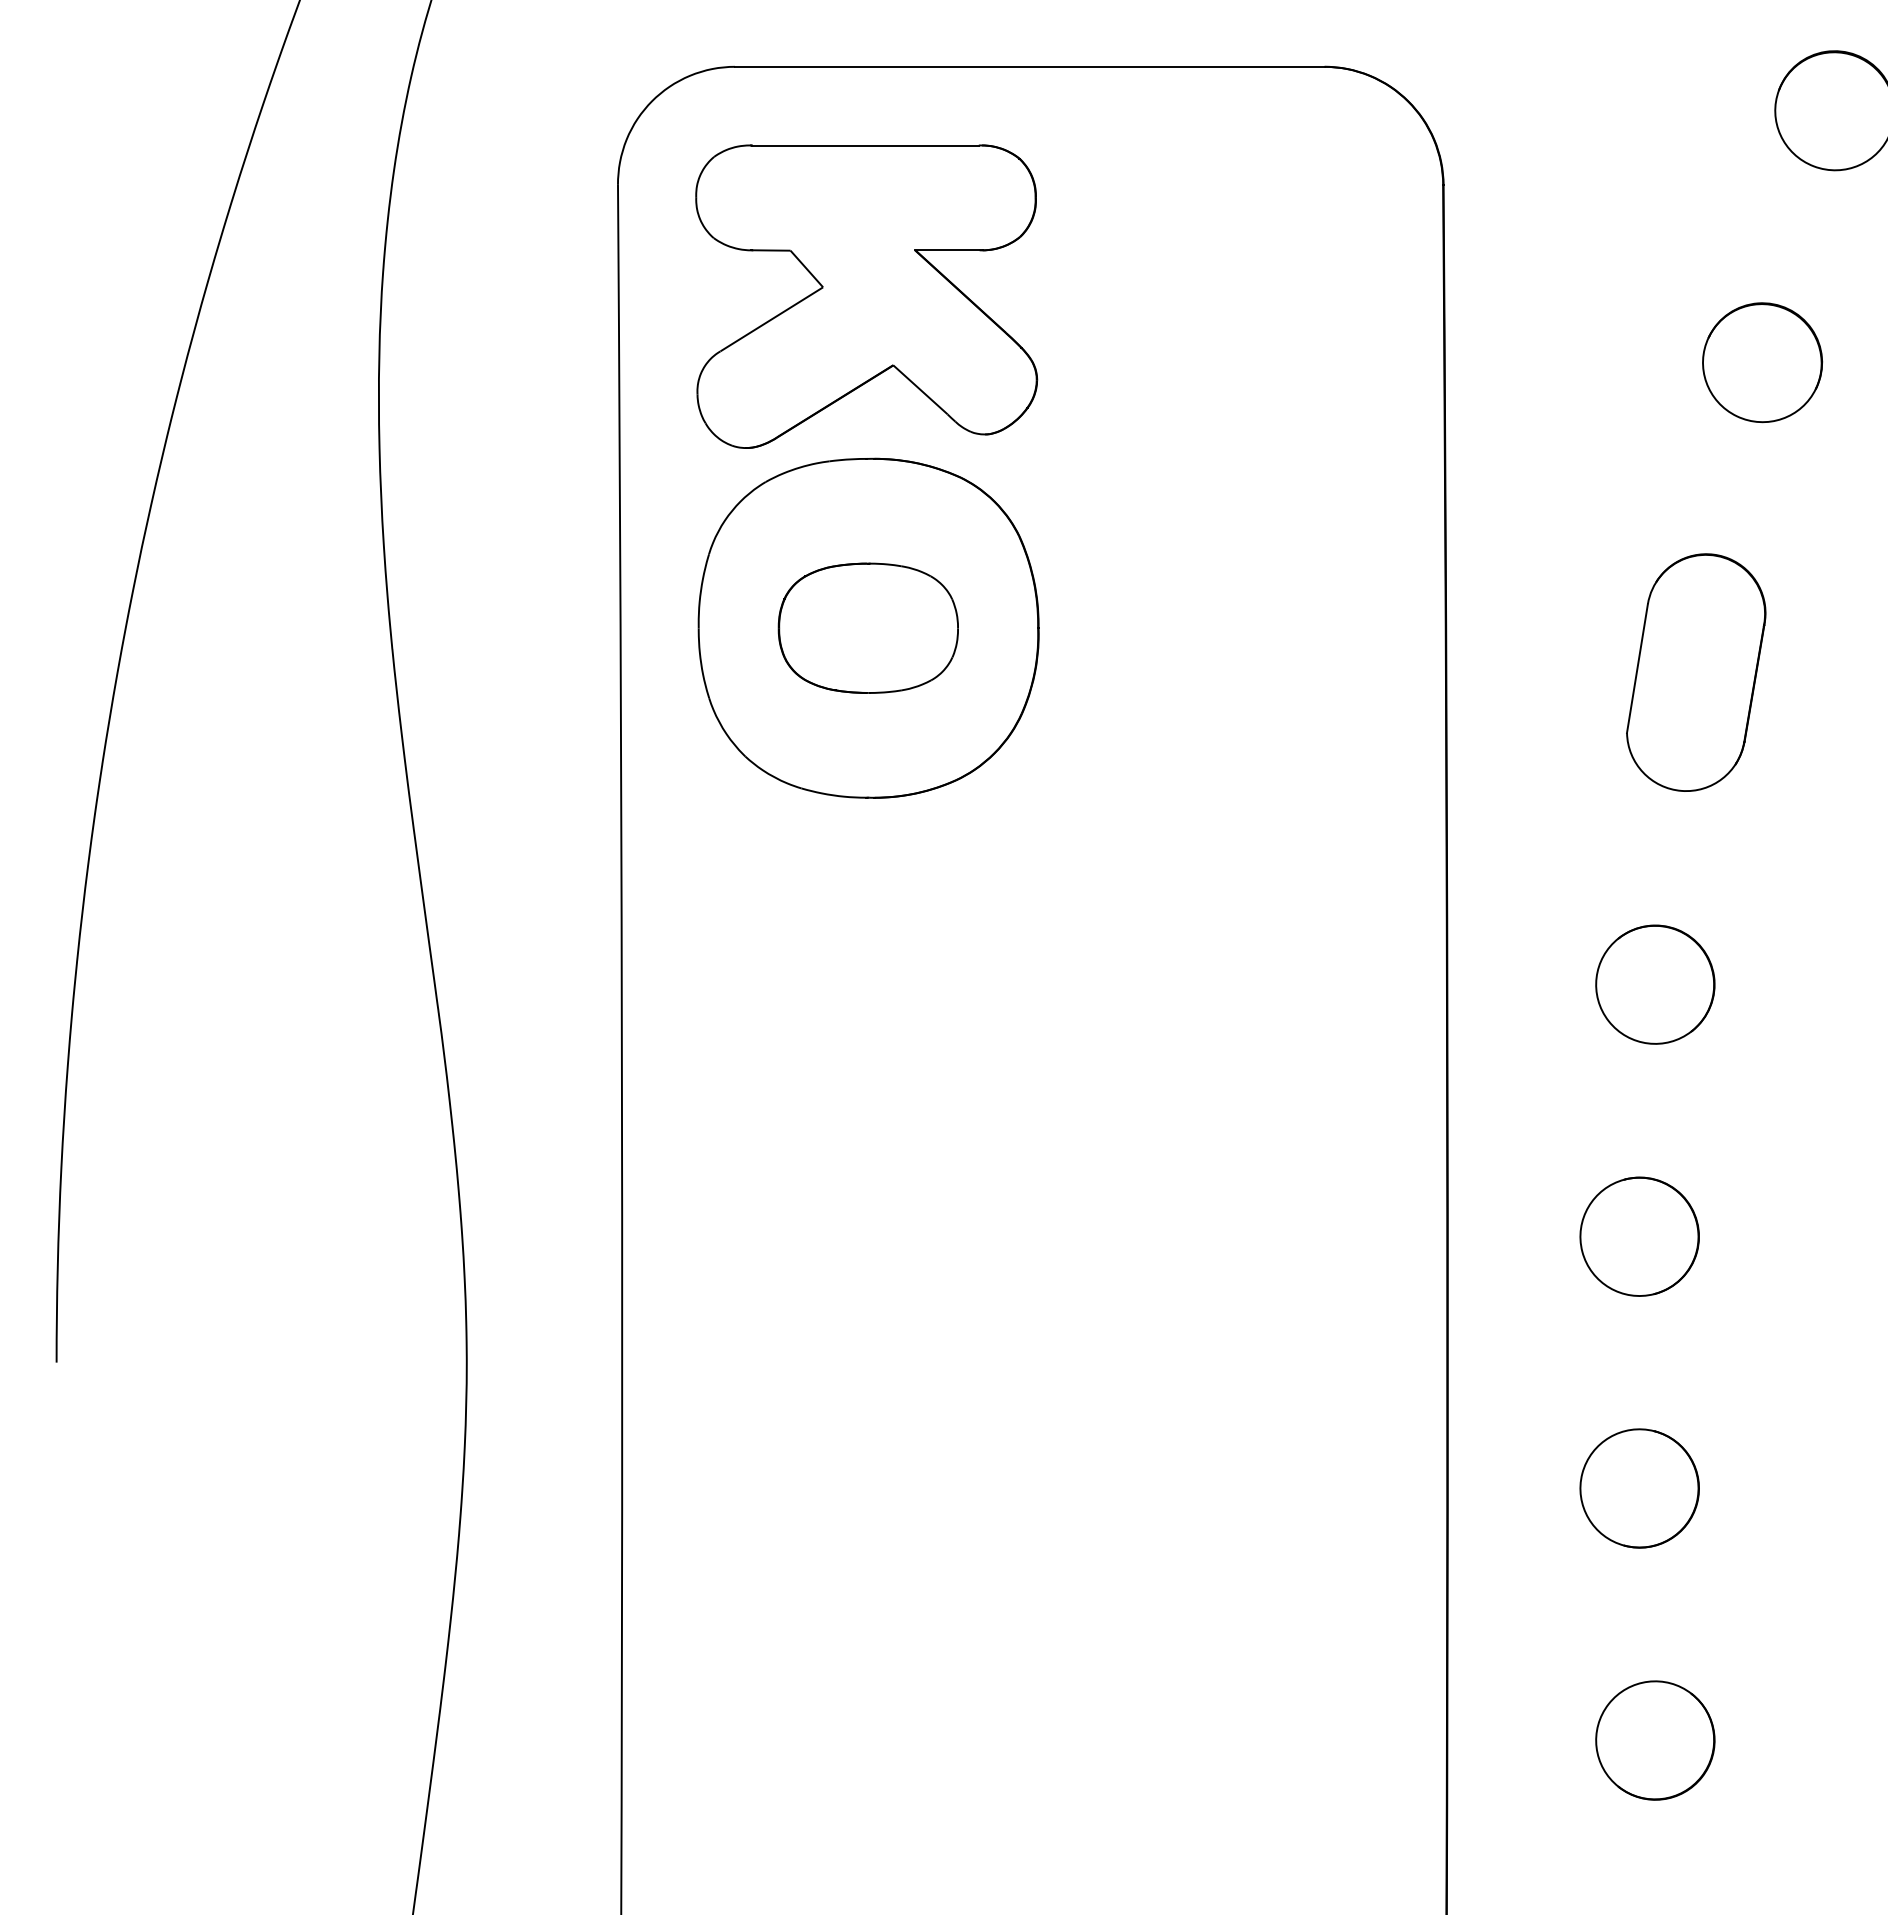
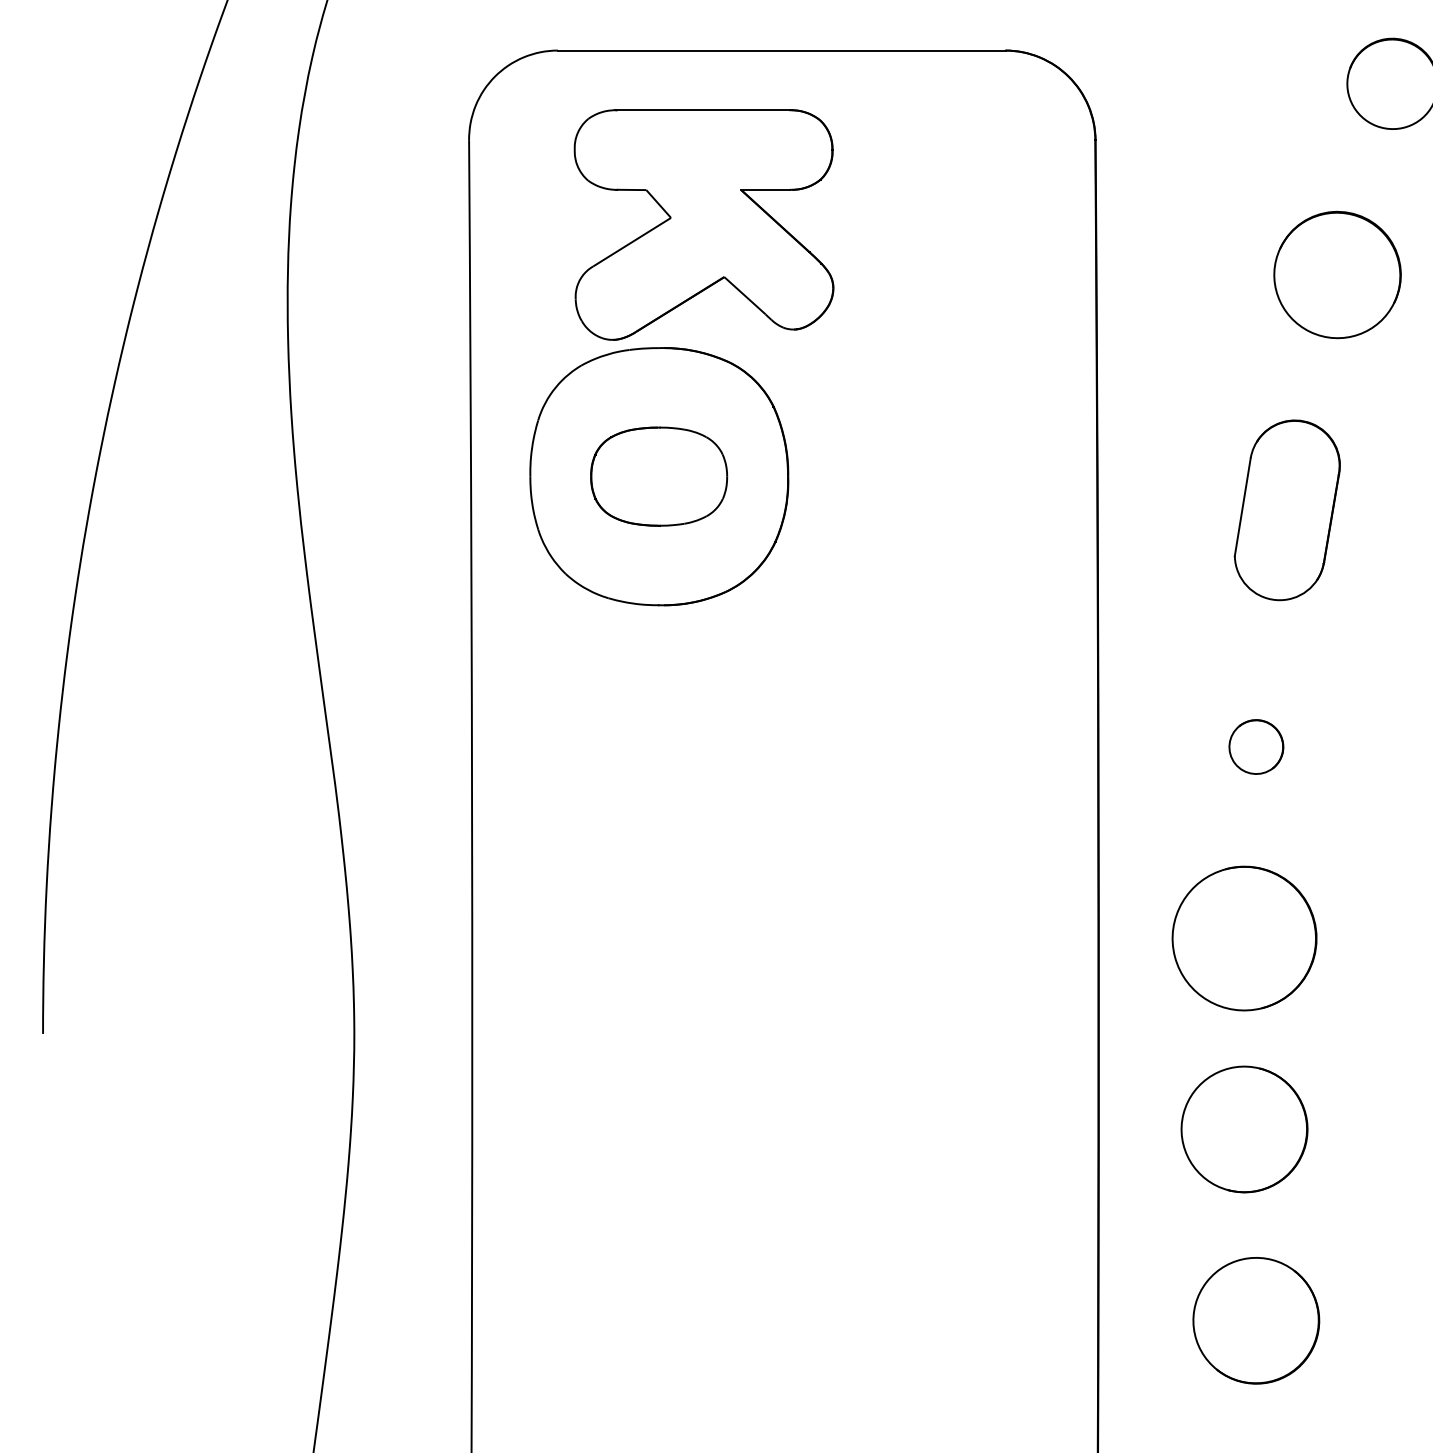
part: (866, 296) -> (703, 224), moved
part: (1762, 362) -> (1337, 274), size x1.4
part: (1655, 984) -> (1256, 746), size x0.6
part: (1639, 1236) -> (1244, 938), size x1.6
part: (1639, 1488) -> (1244, 1129), size x1.4
part: (1655, 1740) -> (1256, 1320), size x1.4

